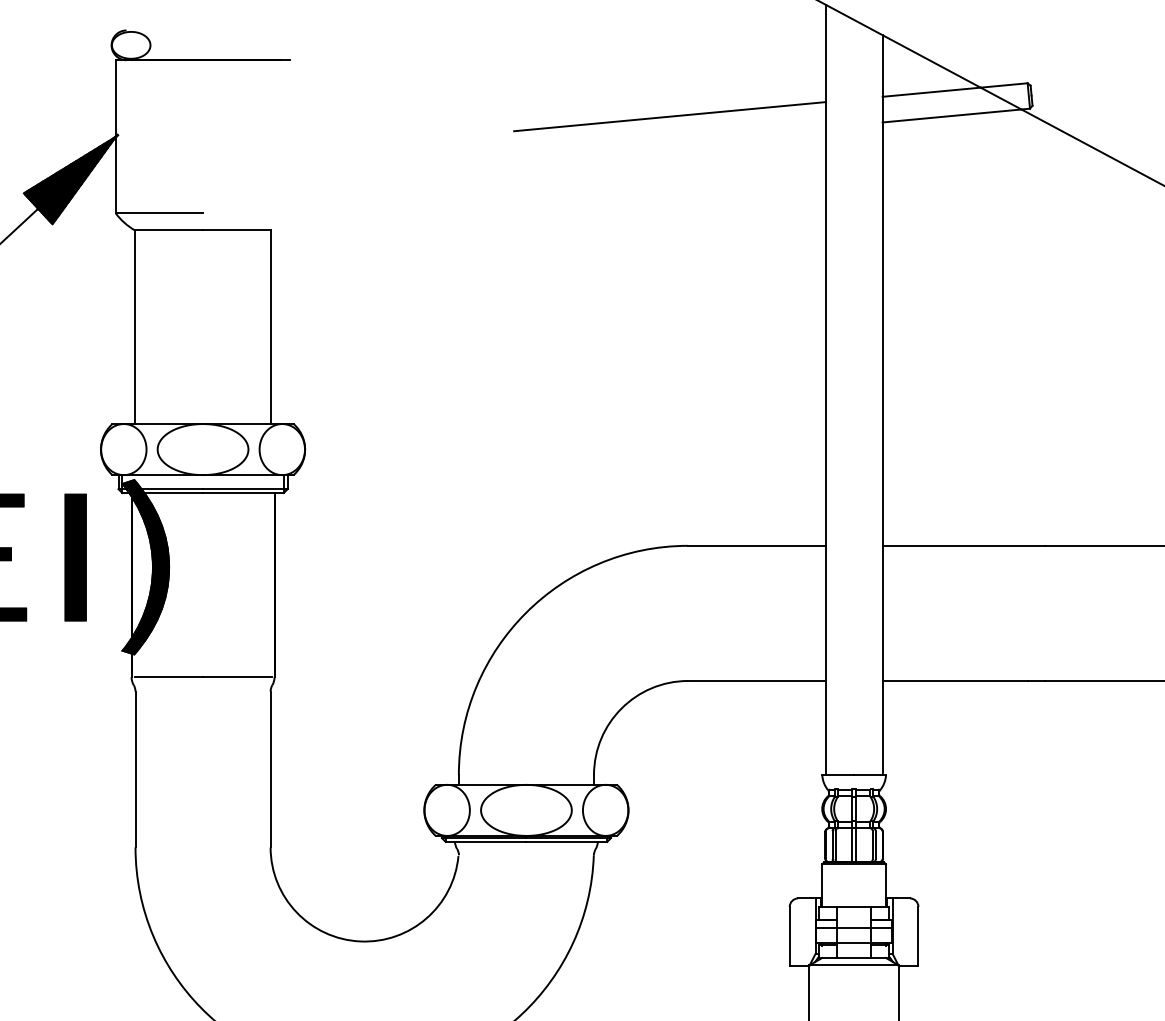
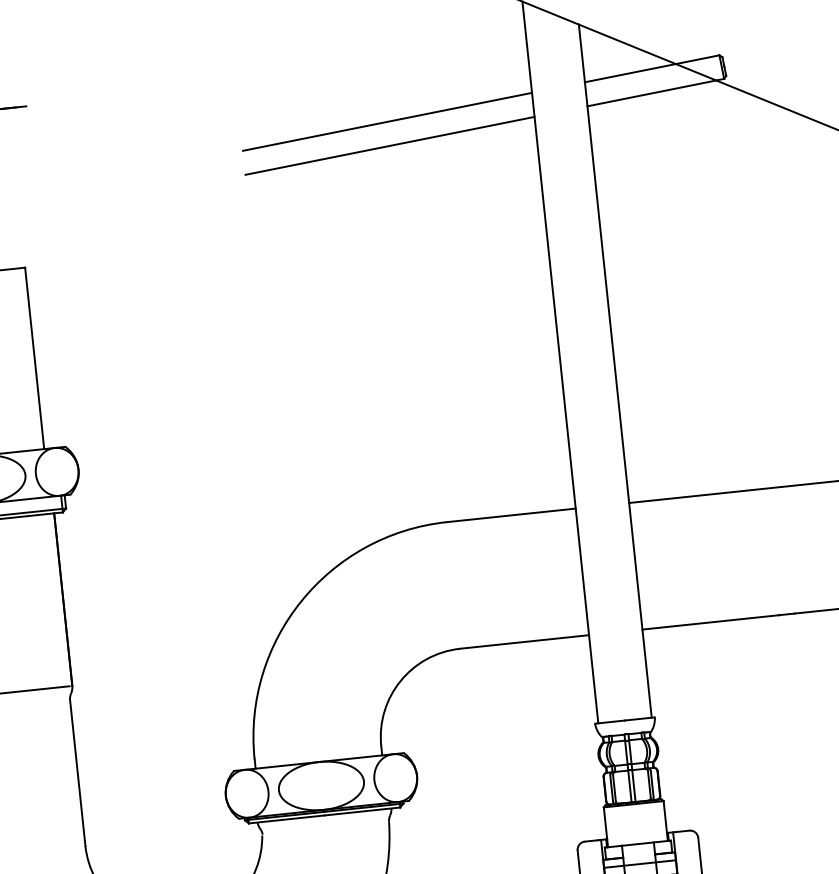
line: (669, 141) -> (389, 145), added

